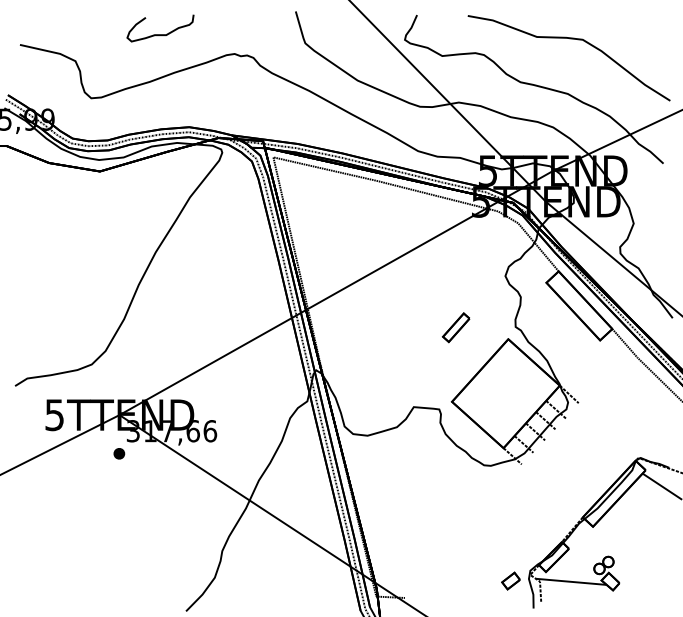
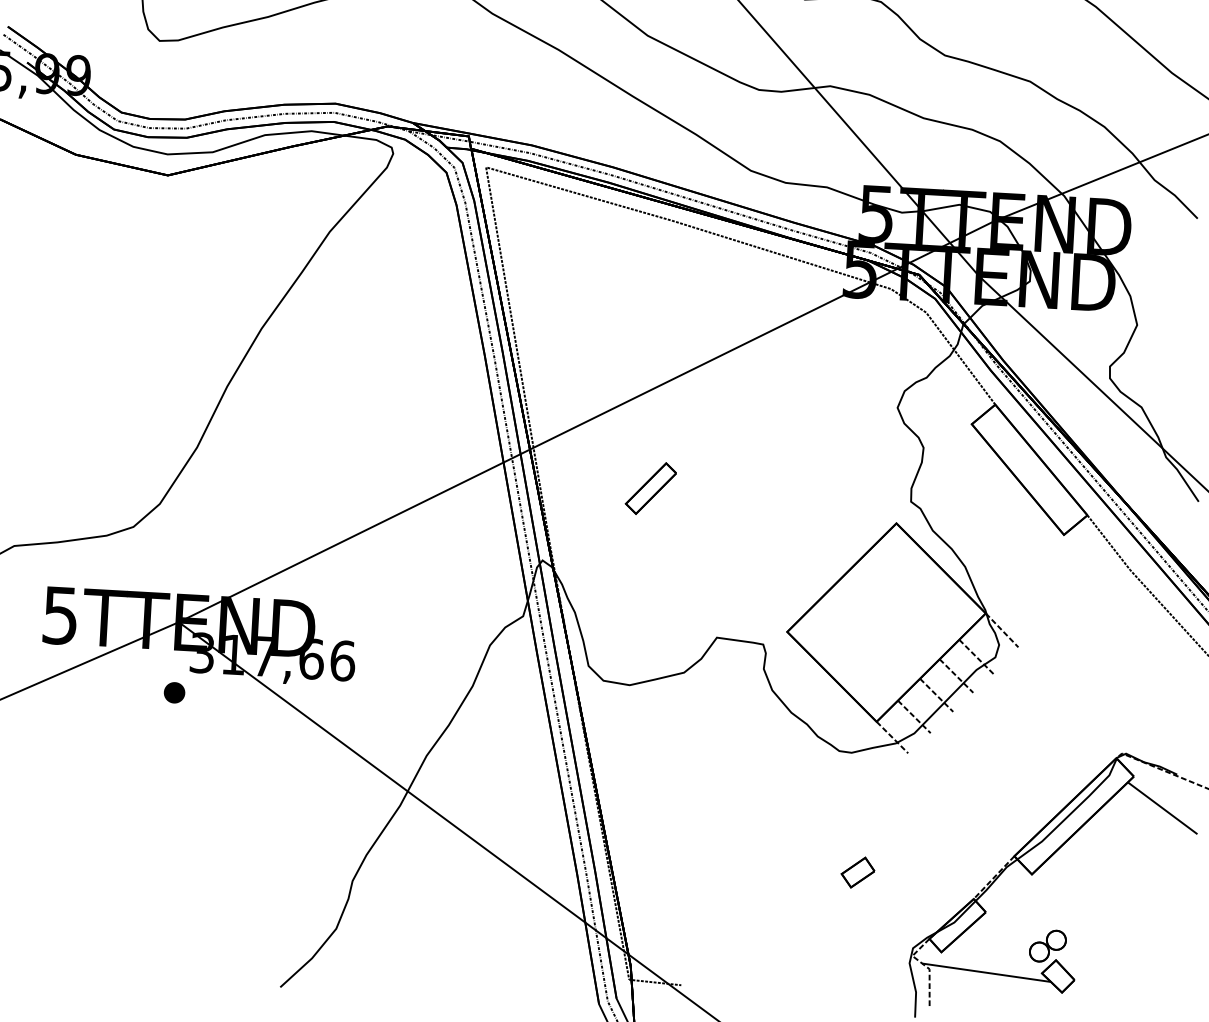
part: (455, 327) -> (649, 488), moved
part: (510, 580) -> (857, 871), moved

